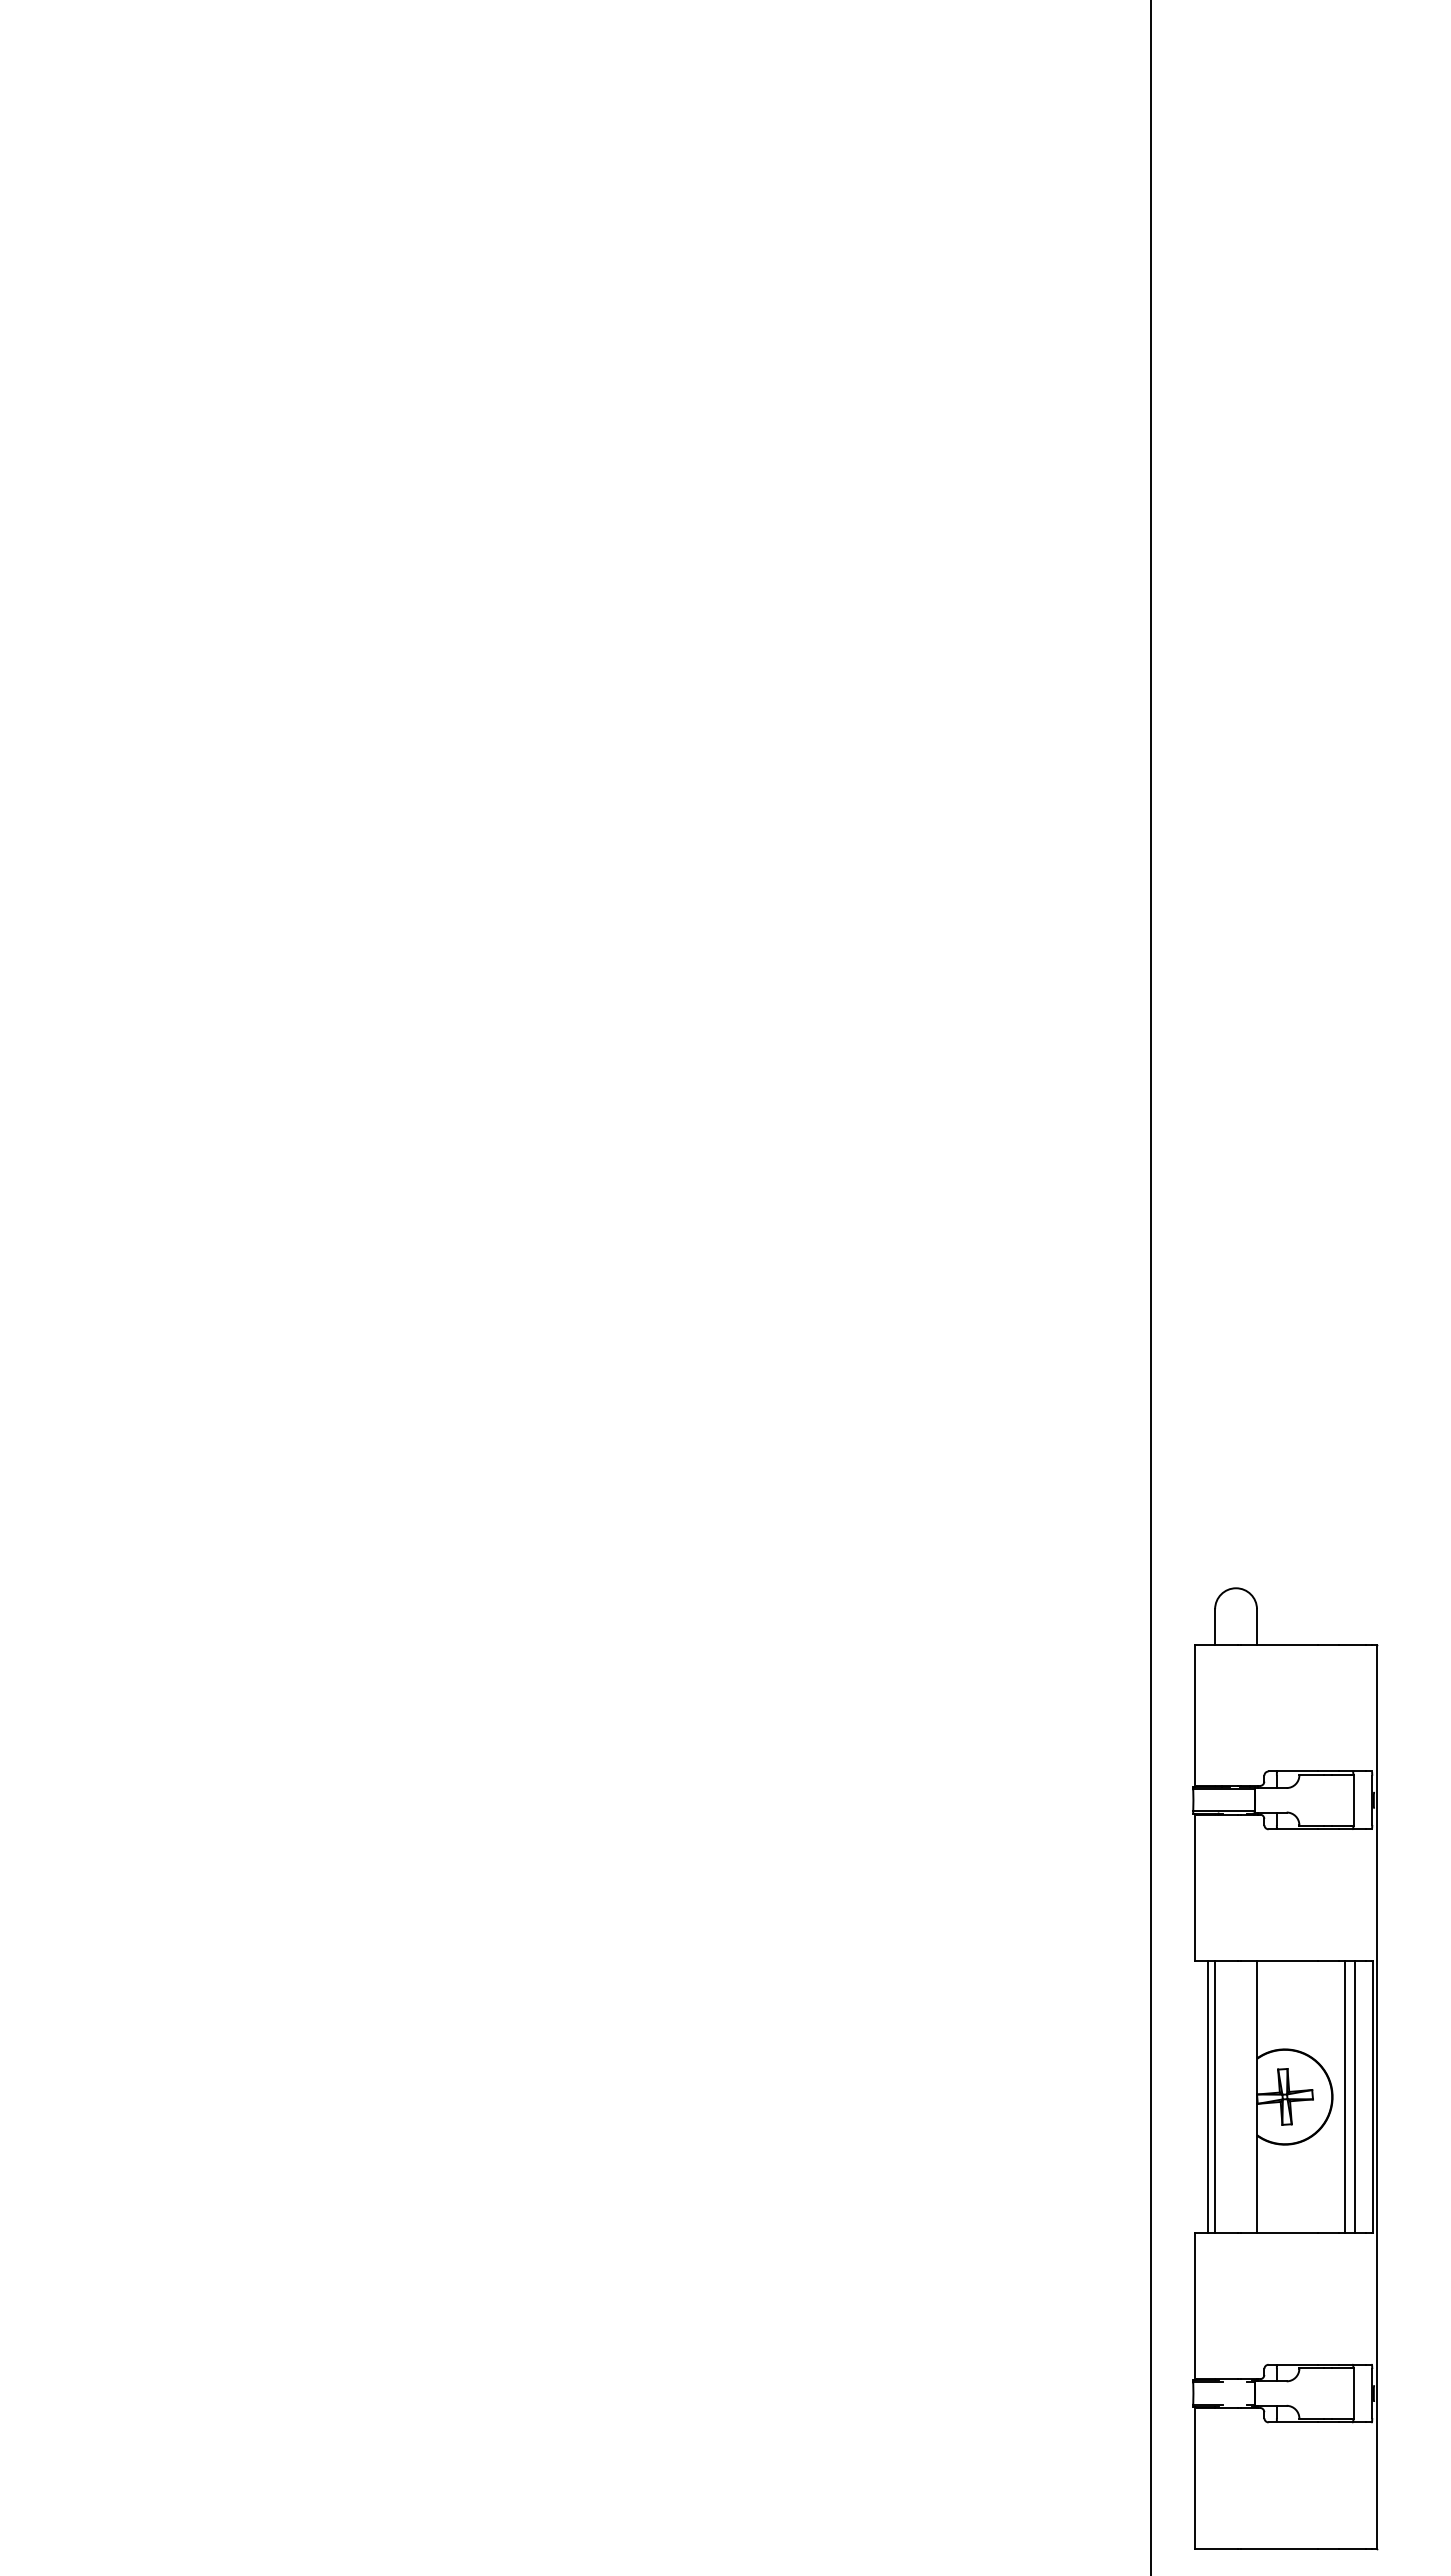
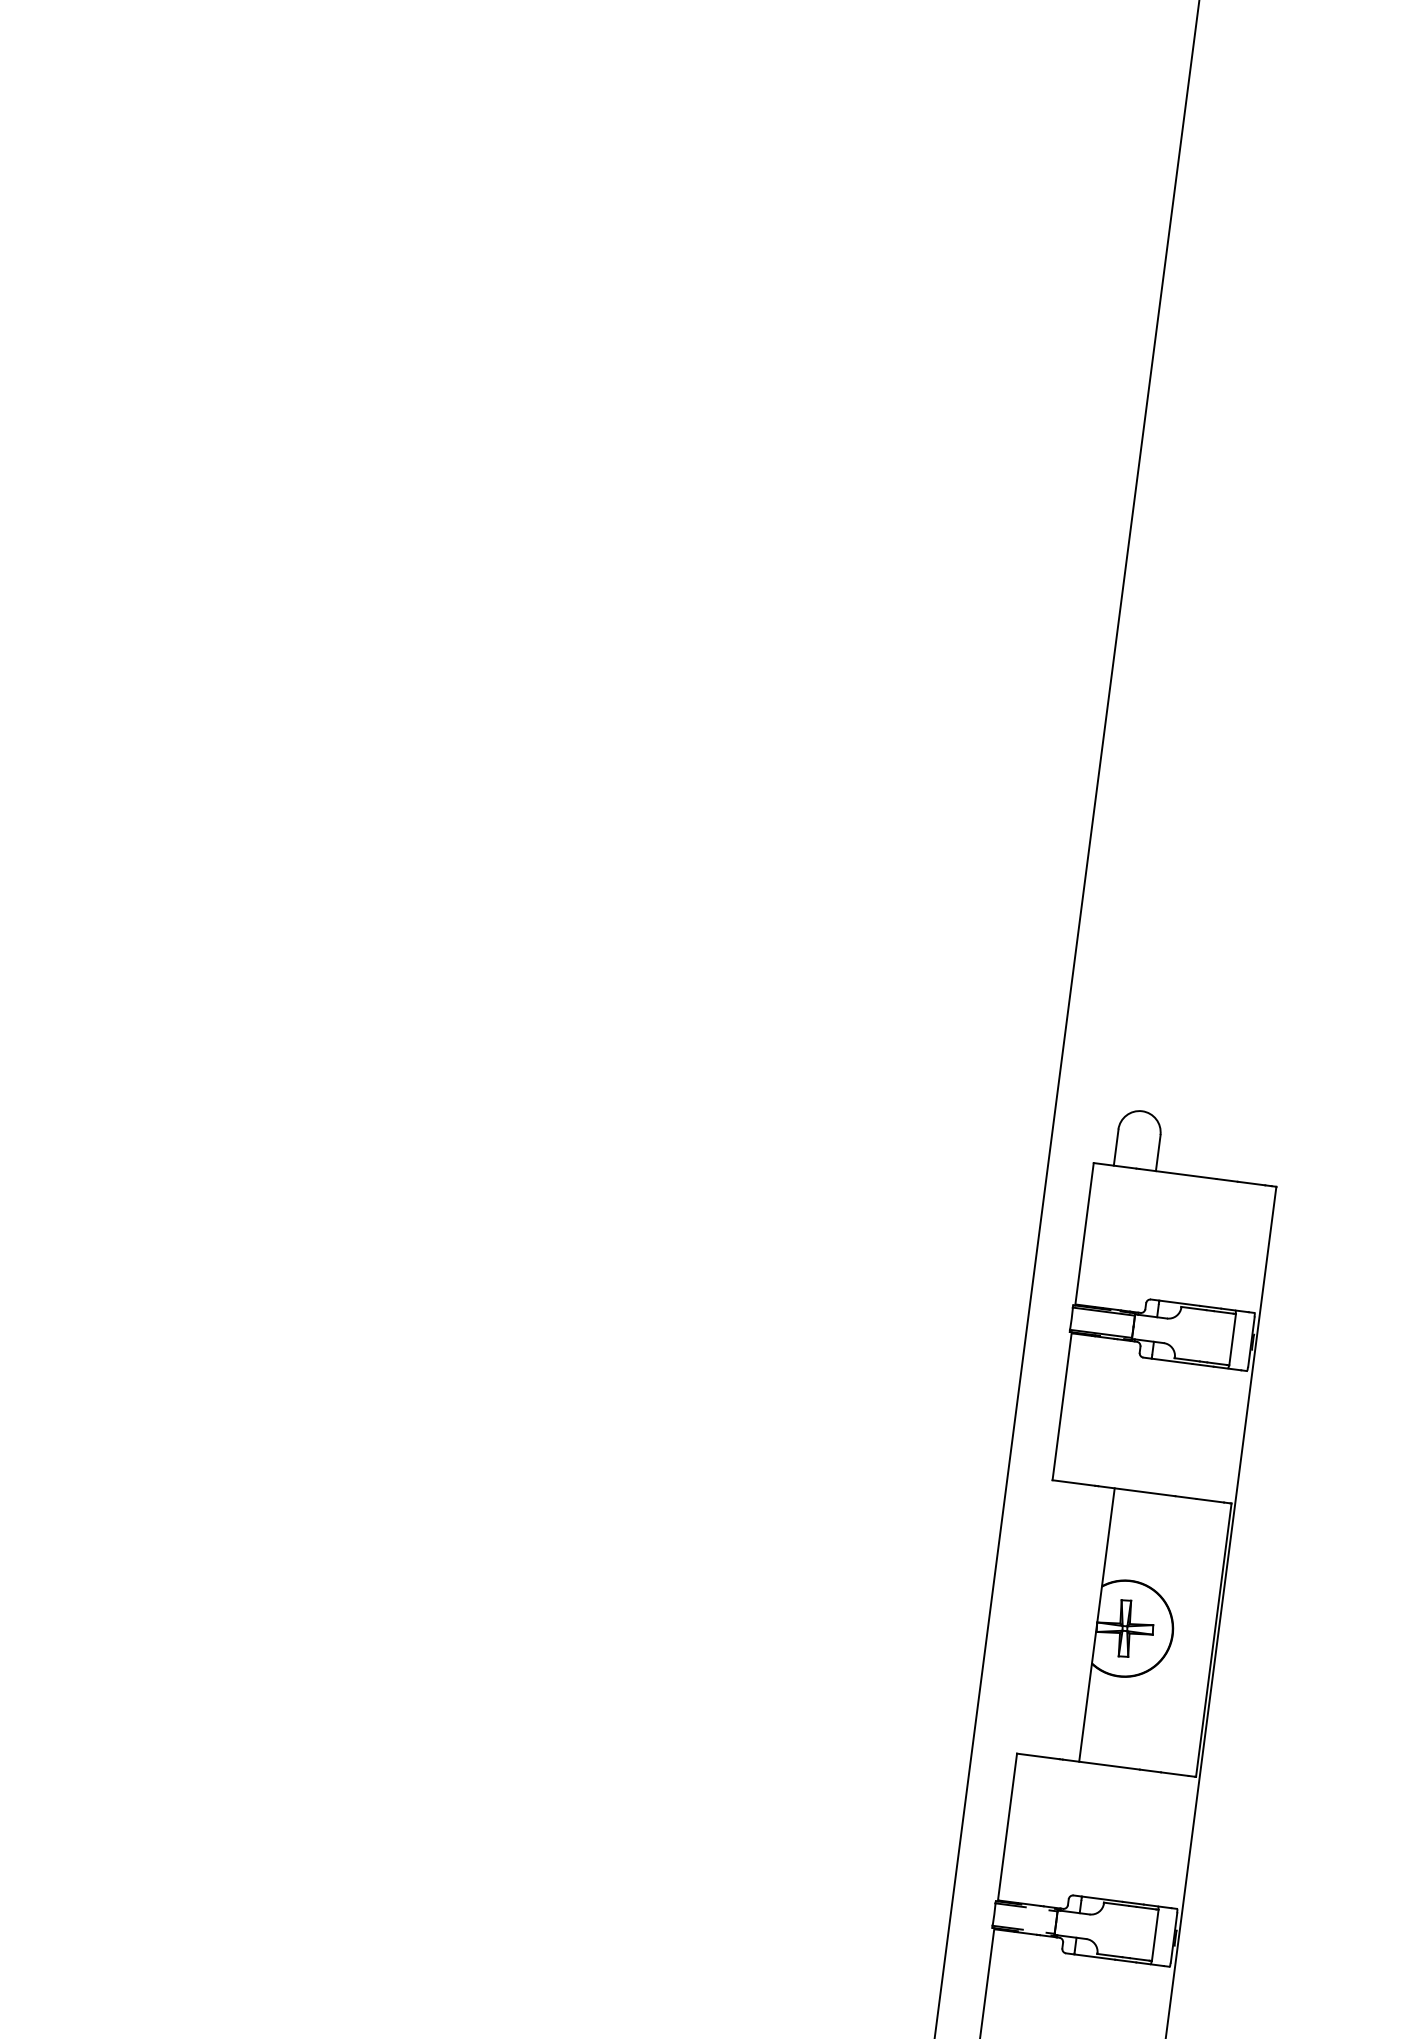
line: (1207, 2096) -> (1047, 1618), removed
line: (1215, 2096) -> (1055, 1619), removed
line: (1344, 2096) -> (1184, 1635), removed
line: (1354, 2096) -> (1194, 1637), removed

